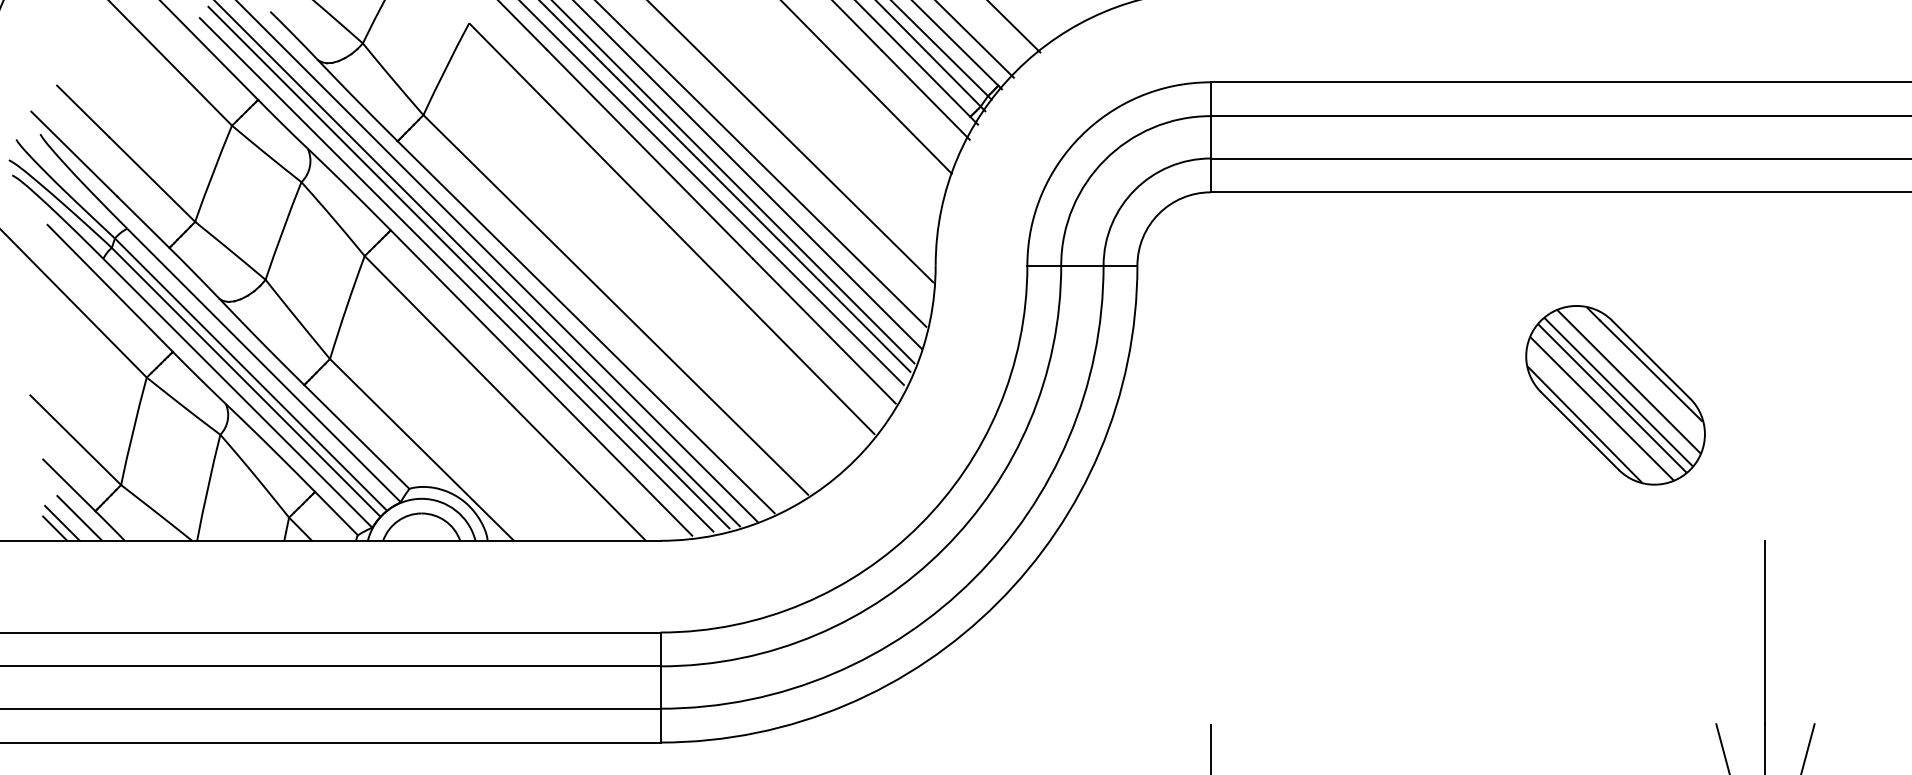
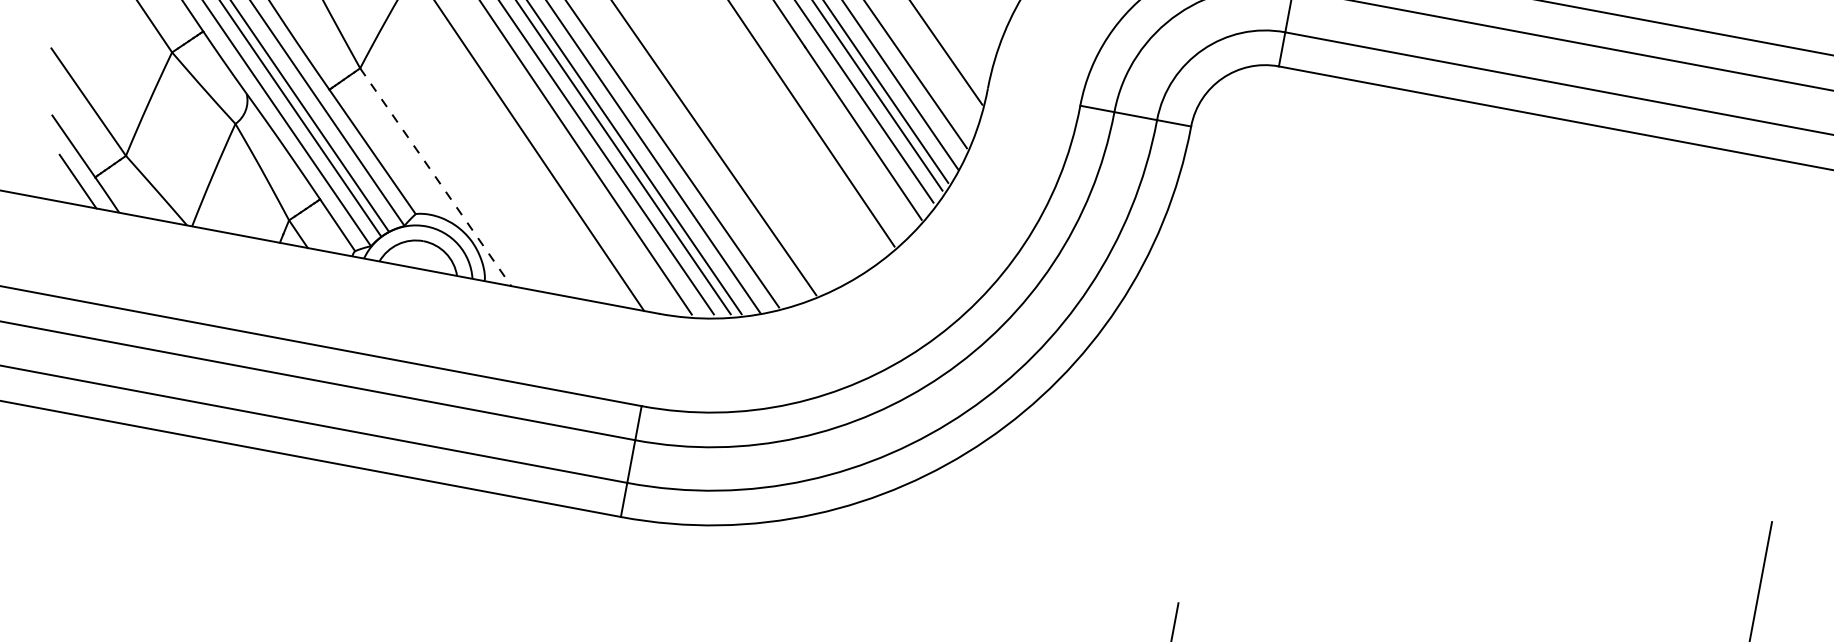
part: (1615, 395) -> (1648, 347), removed
line: (422, 450) -> (436, 177), solid -> dashed
line: (62, 522) -> (59, 182), removed
line: (55, 528) -> (51, 187), removed

